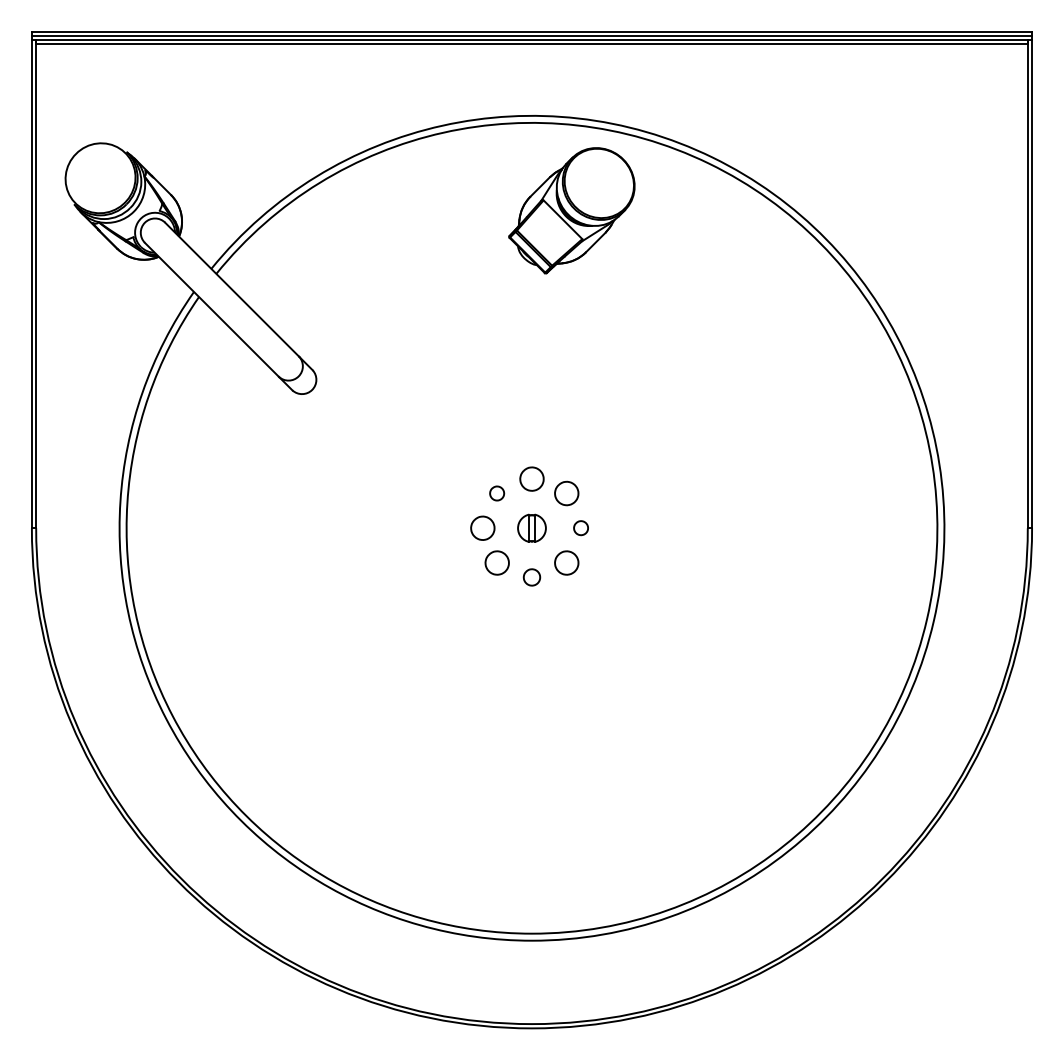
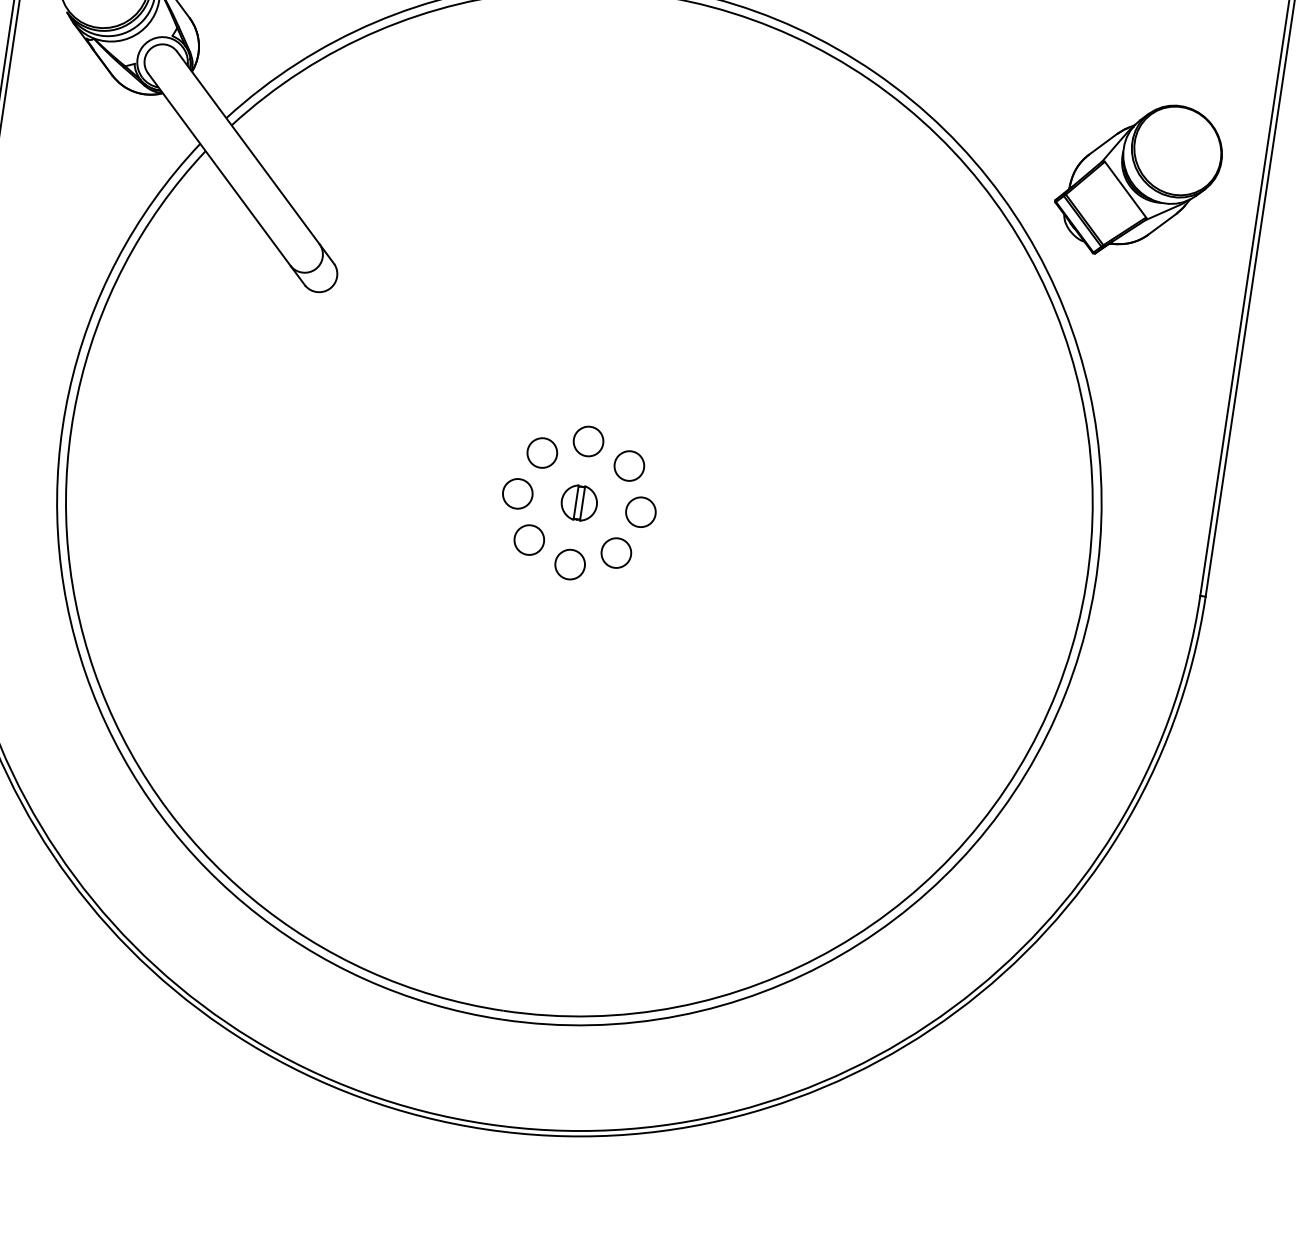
part: (571, 210) -> (1137, 179), moved
part: (496, 493) -> (541, 452), size x1.67
part: (580, 527) -> (640, 511), size x1.67
part: (531, 577) -> (569, 564), size x1.43

